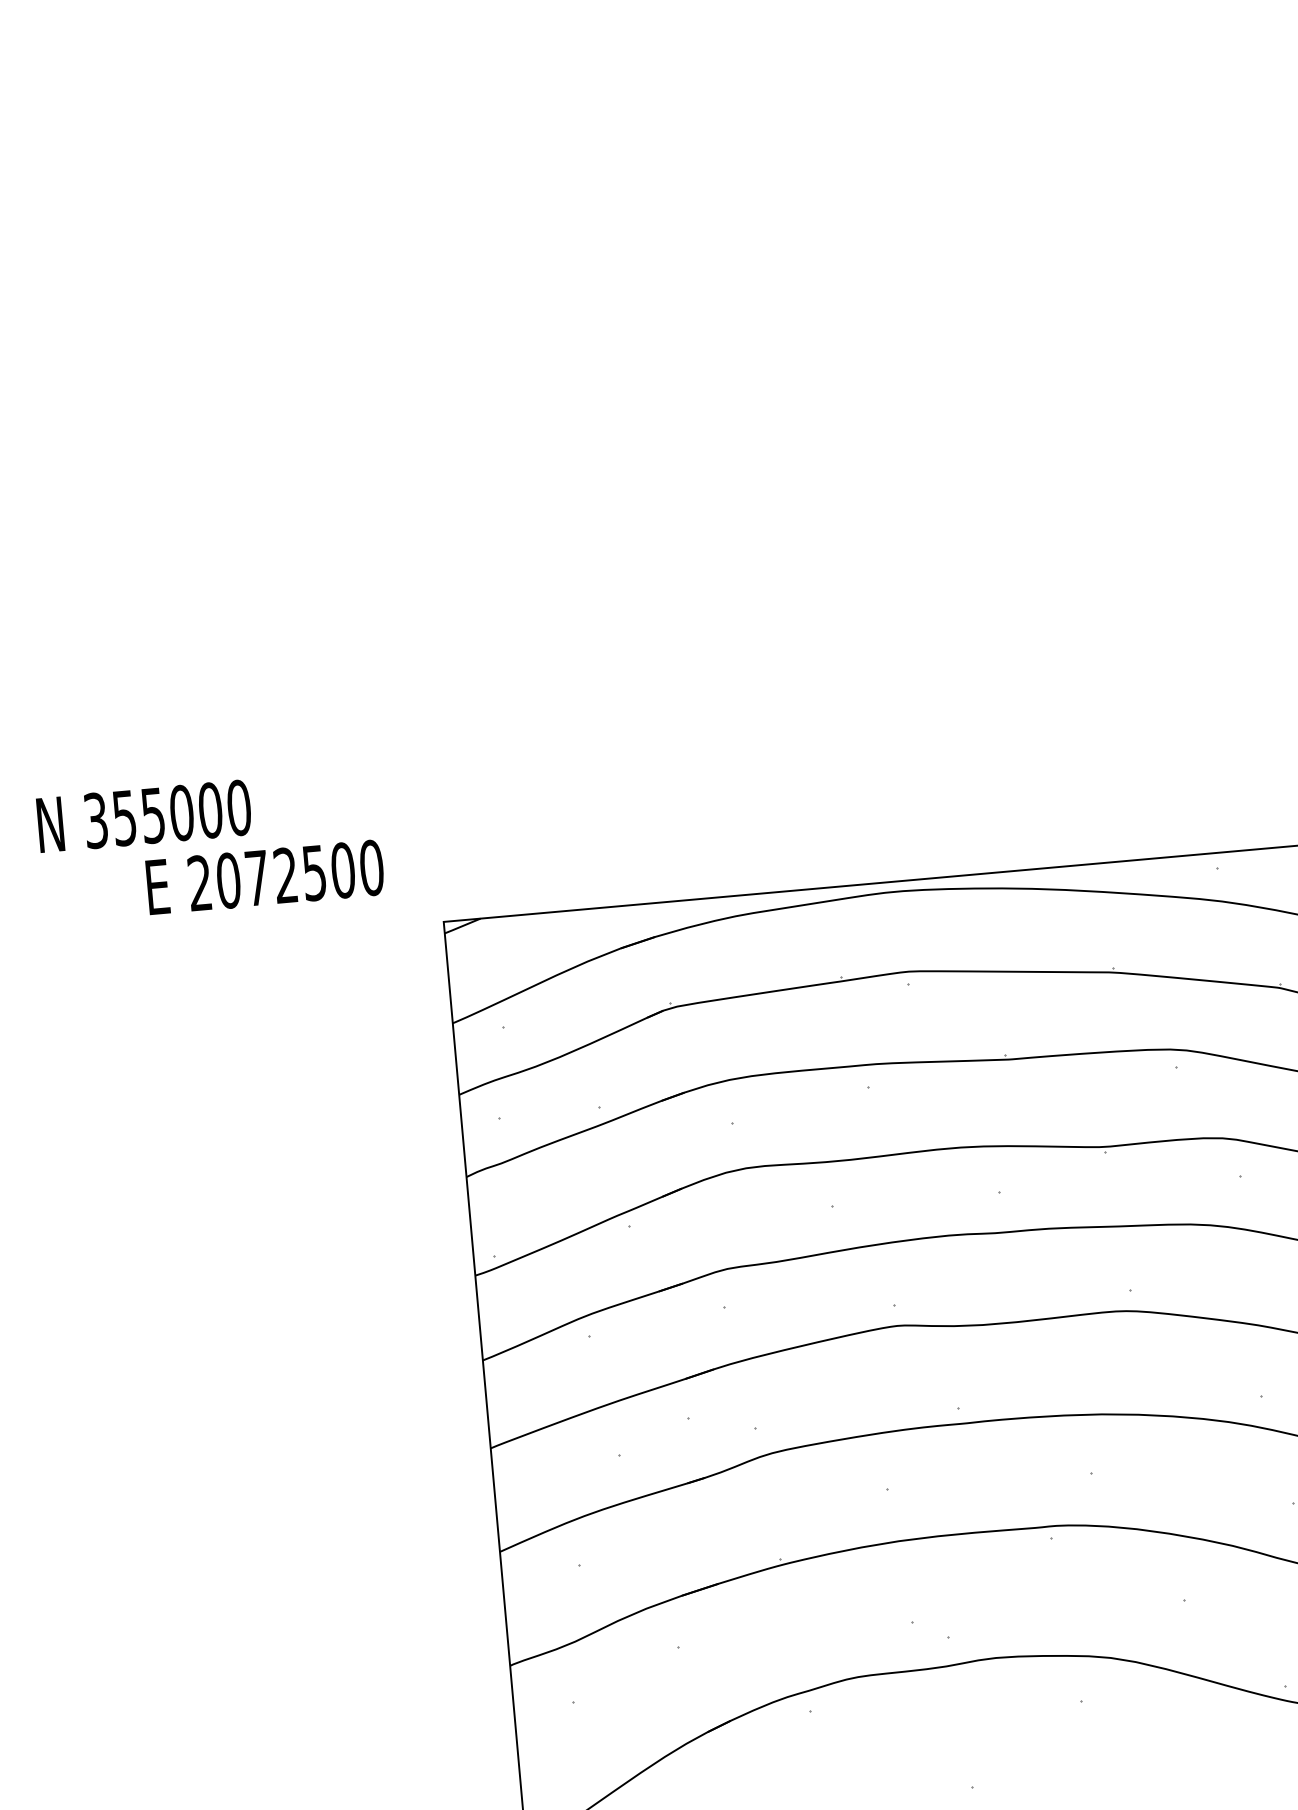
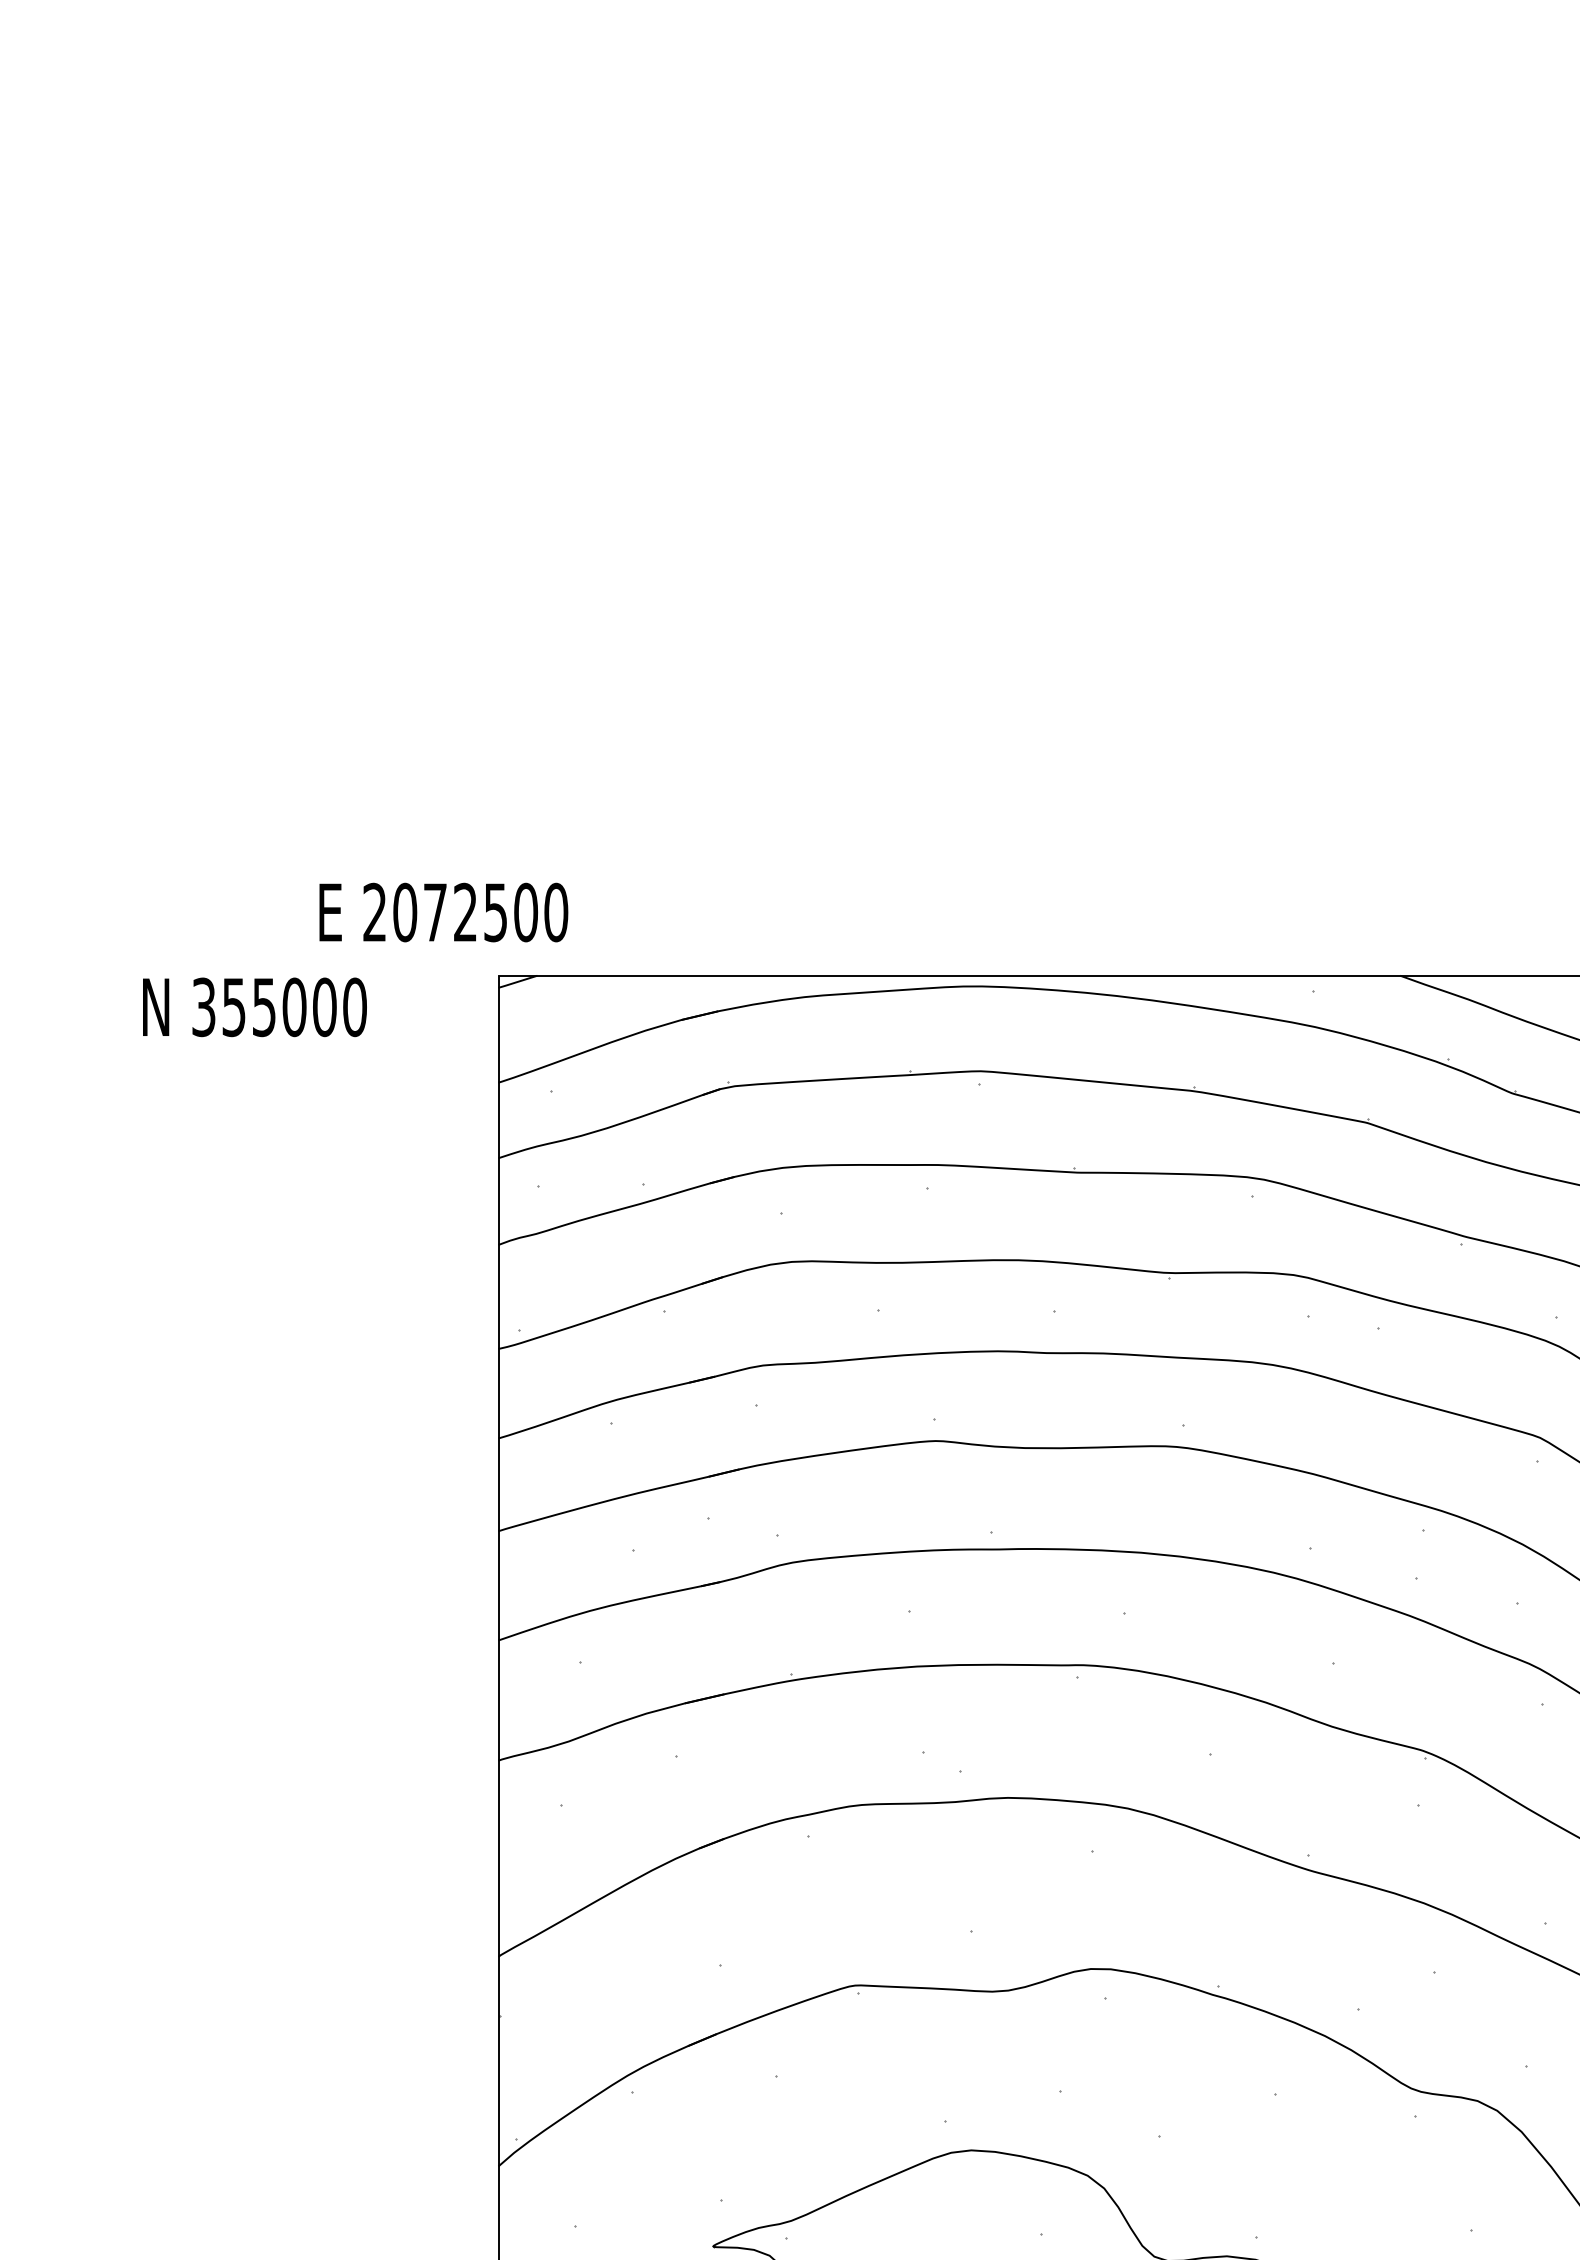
text: (143, 816) -> (254, 1007), moved
text: (264, 877) -> (443, 912), moved

